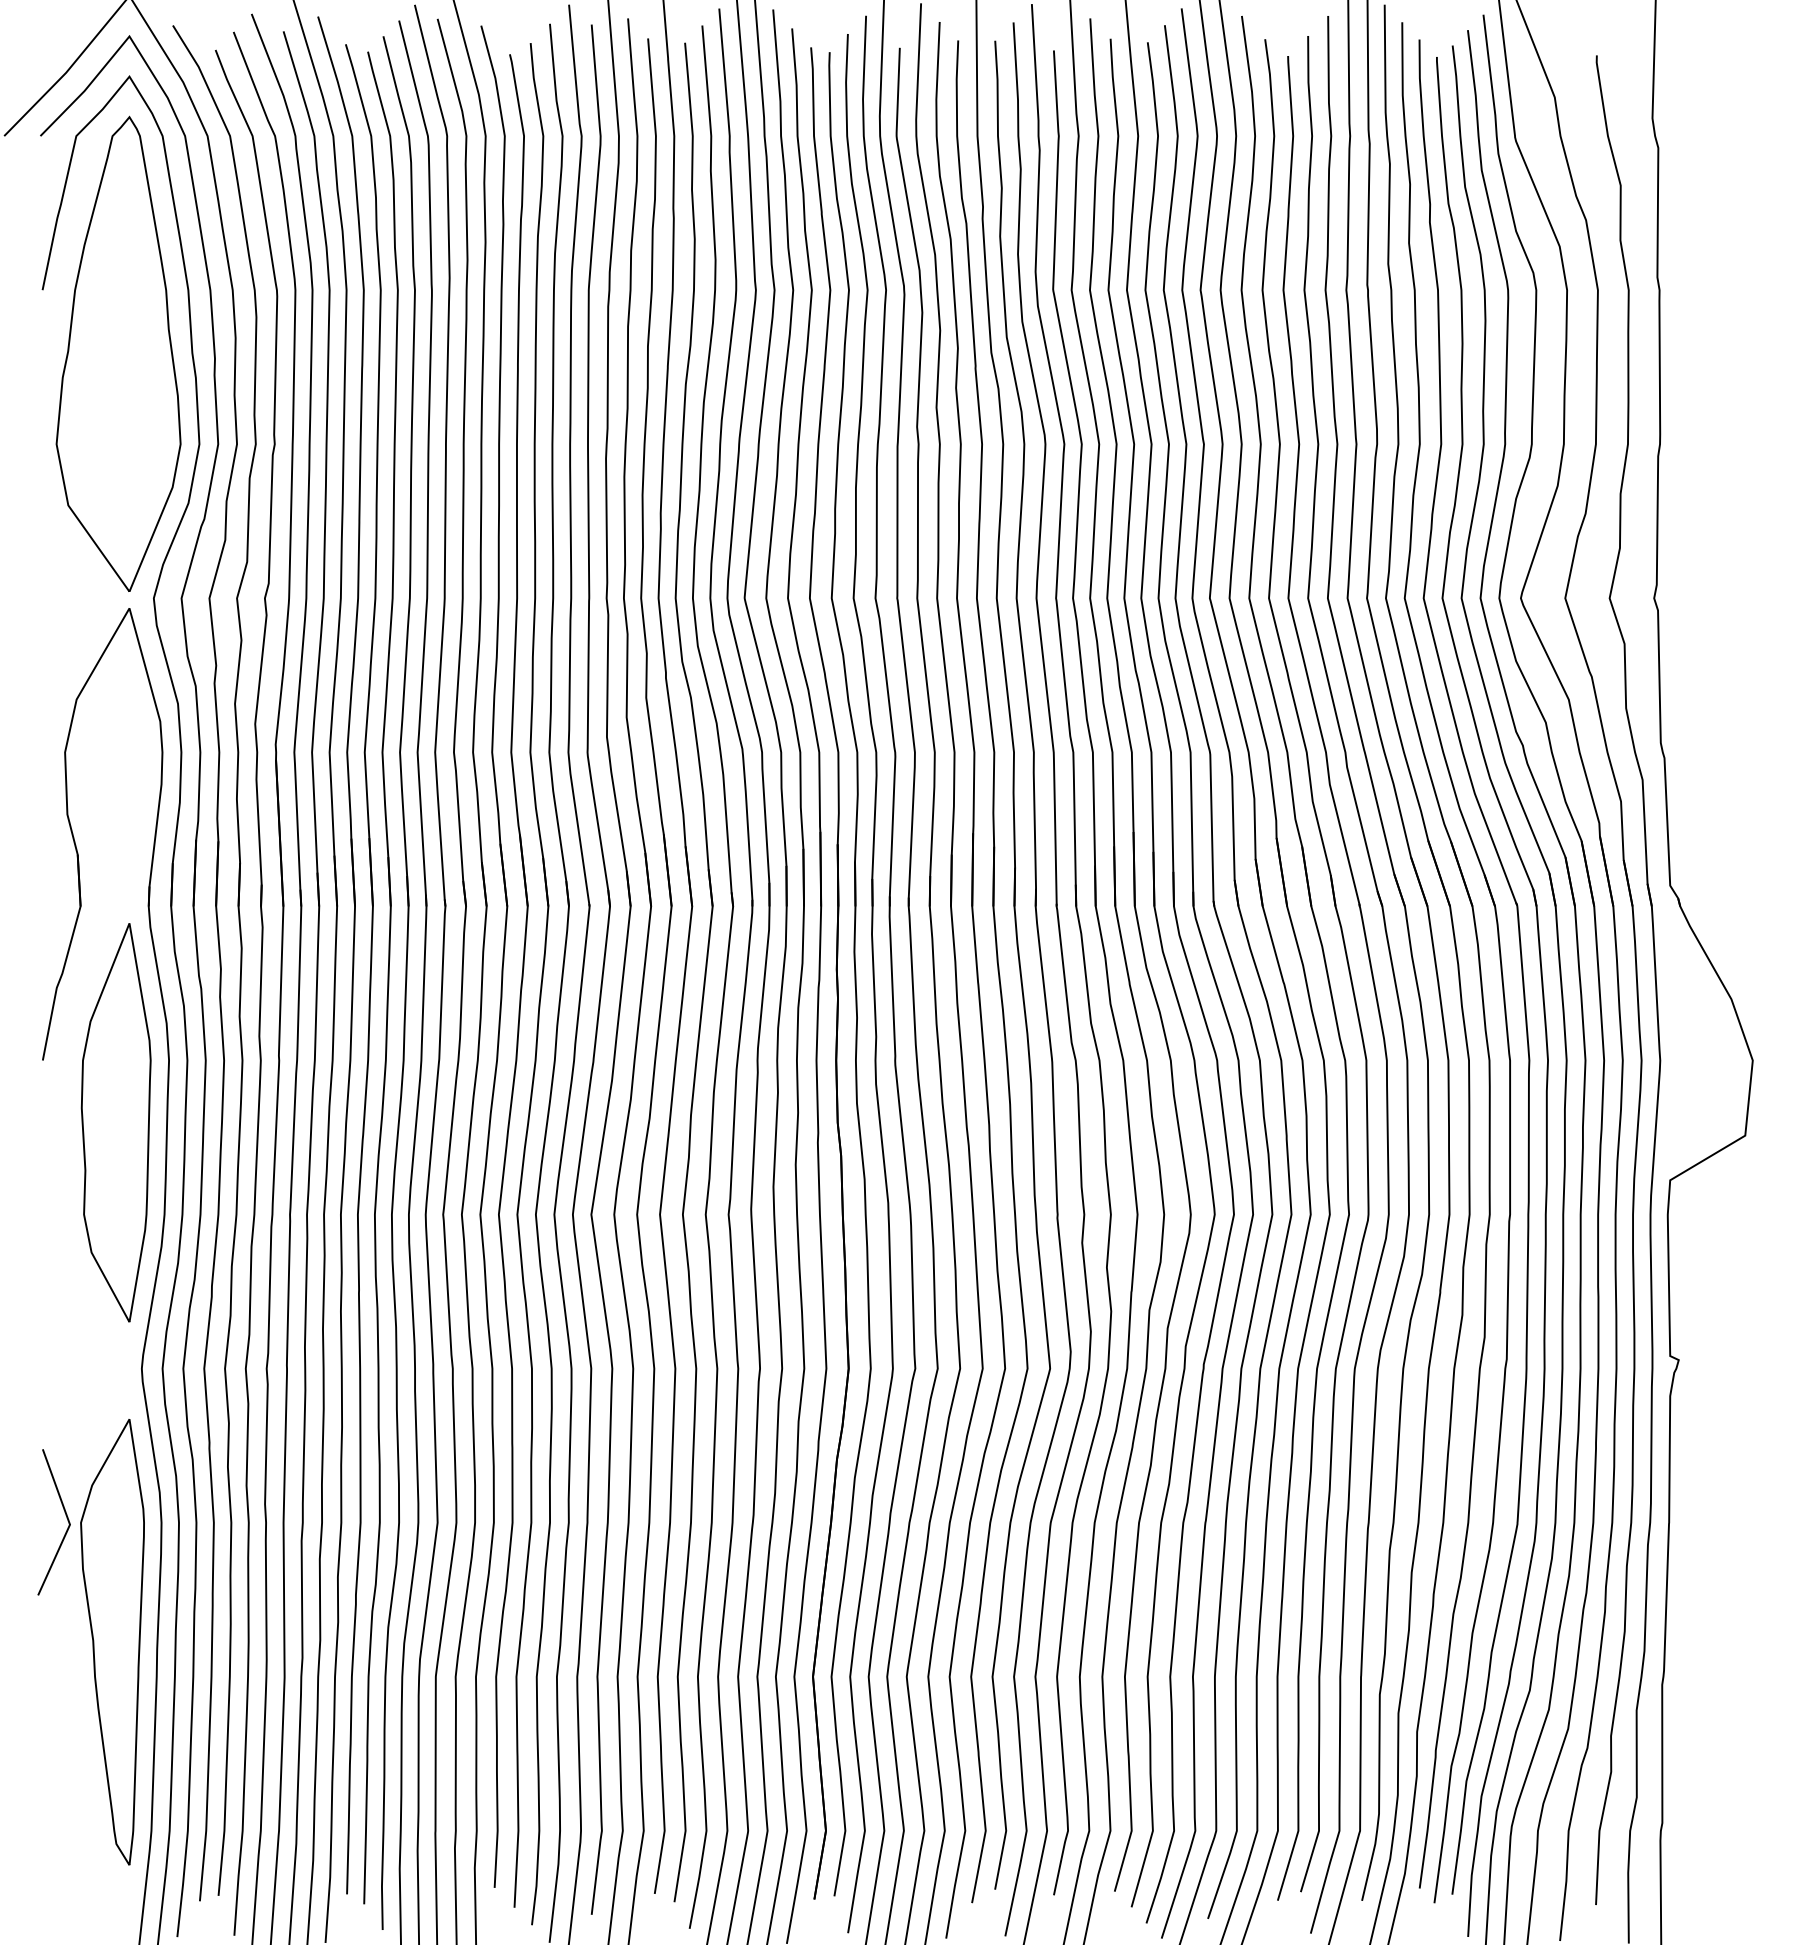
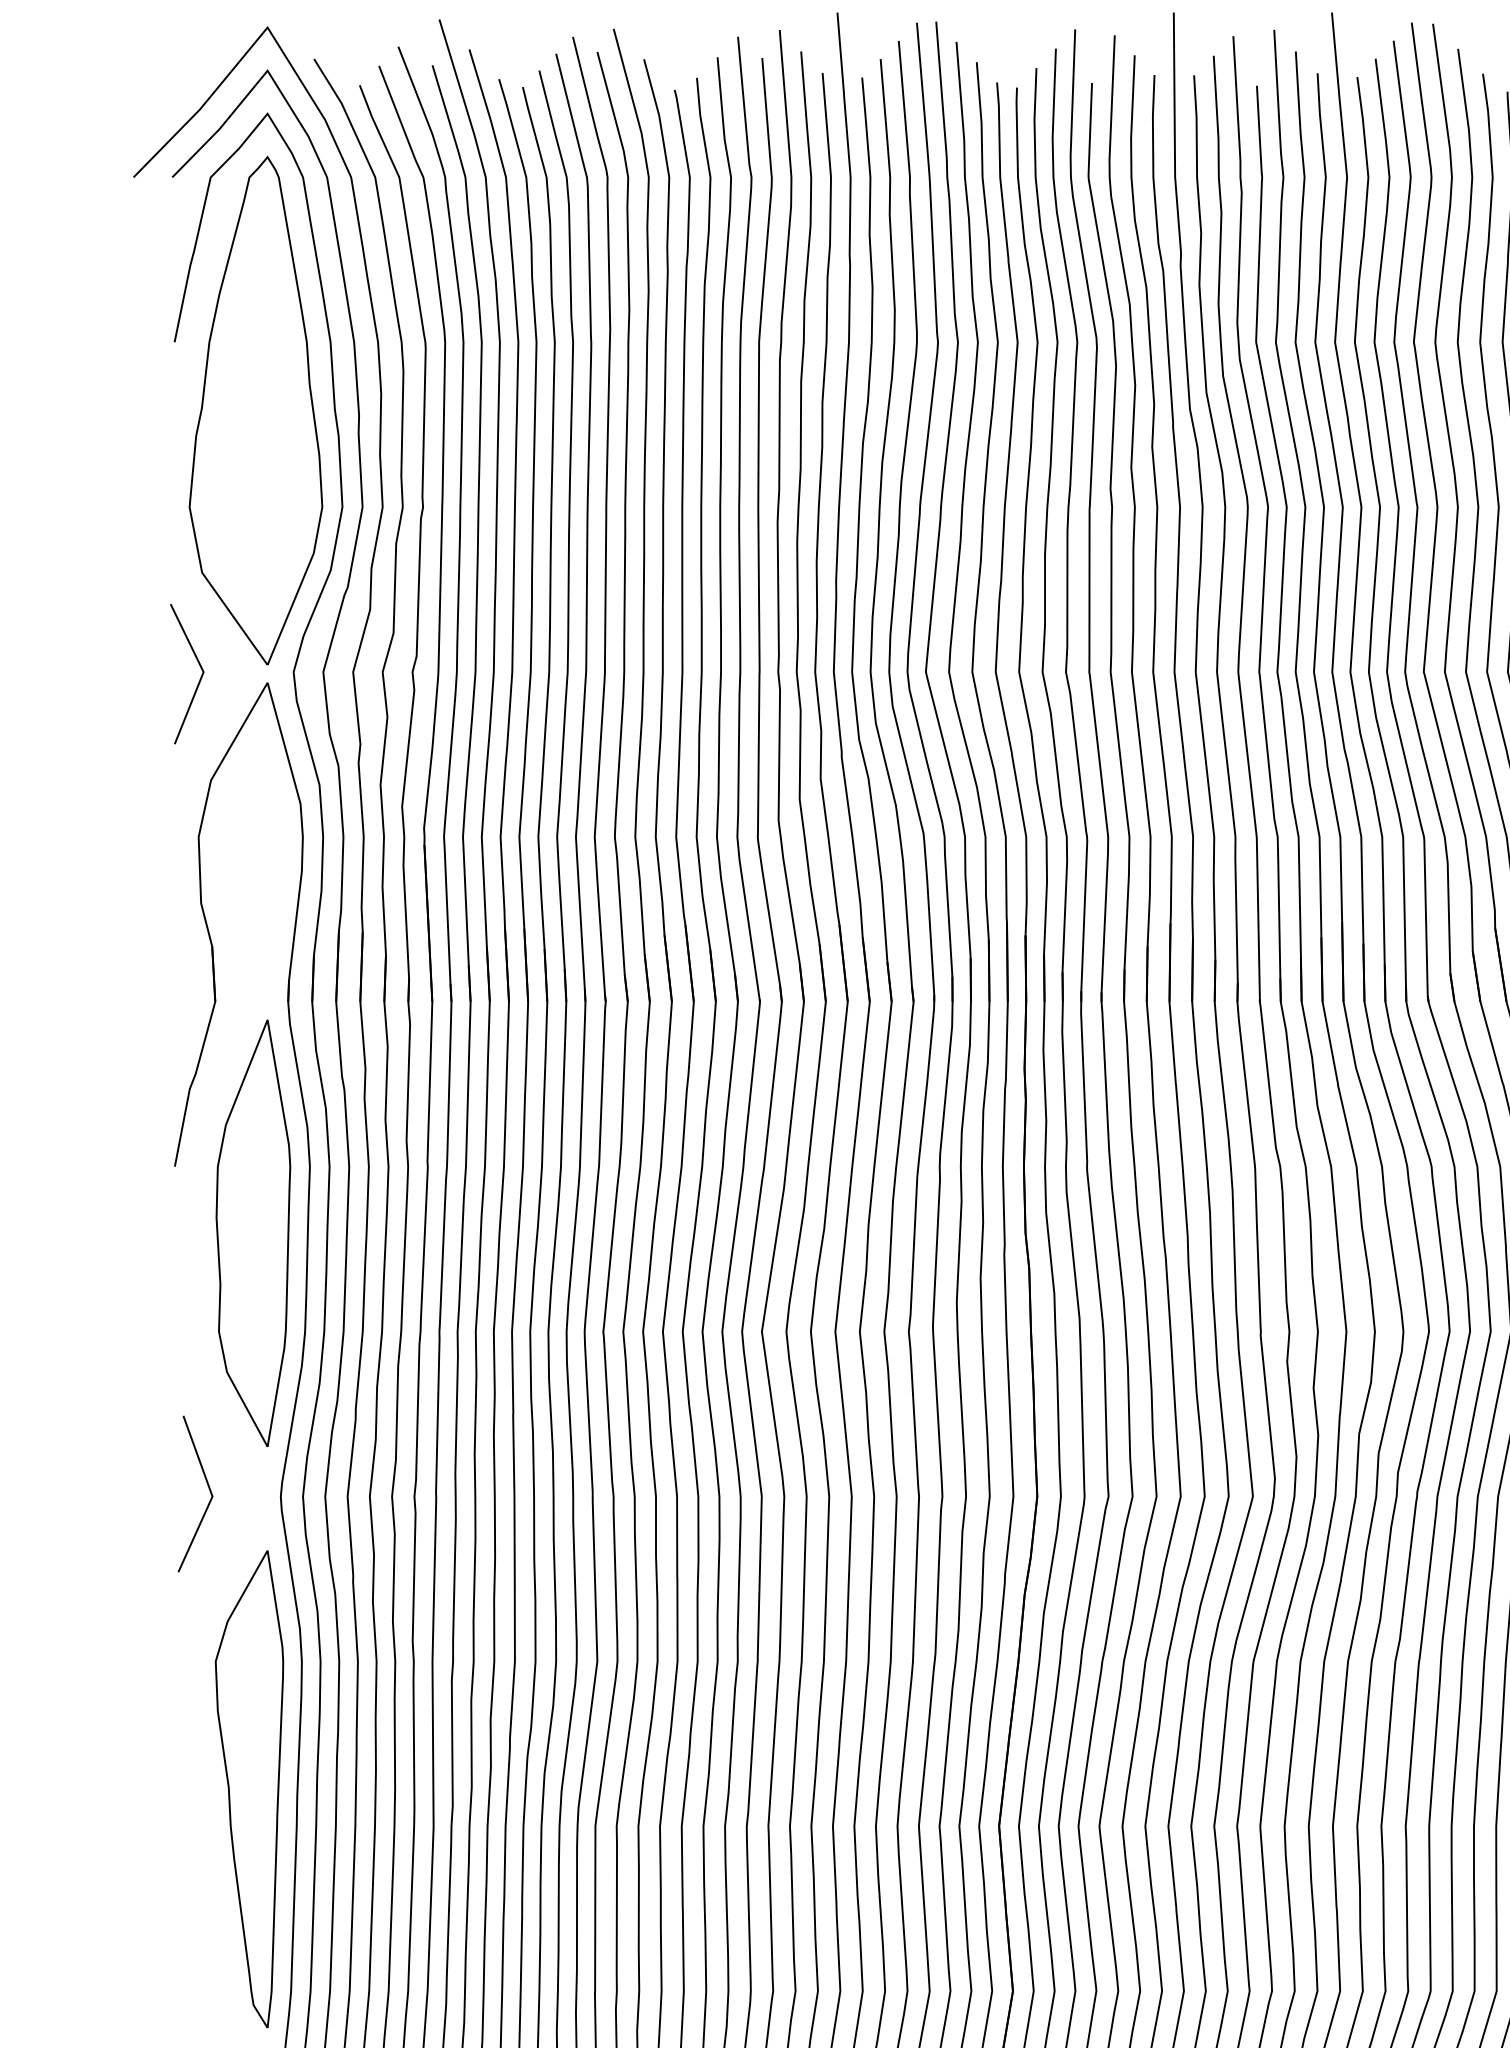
line: (65, 605) -> (199, 679), added
line: (66, 1518) -> (208, 1489), moved

